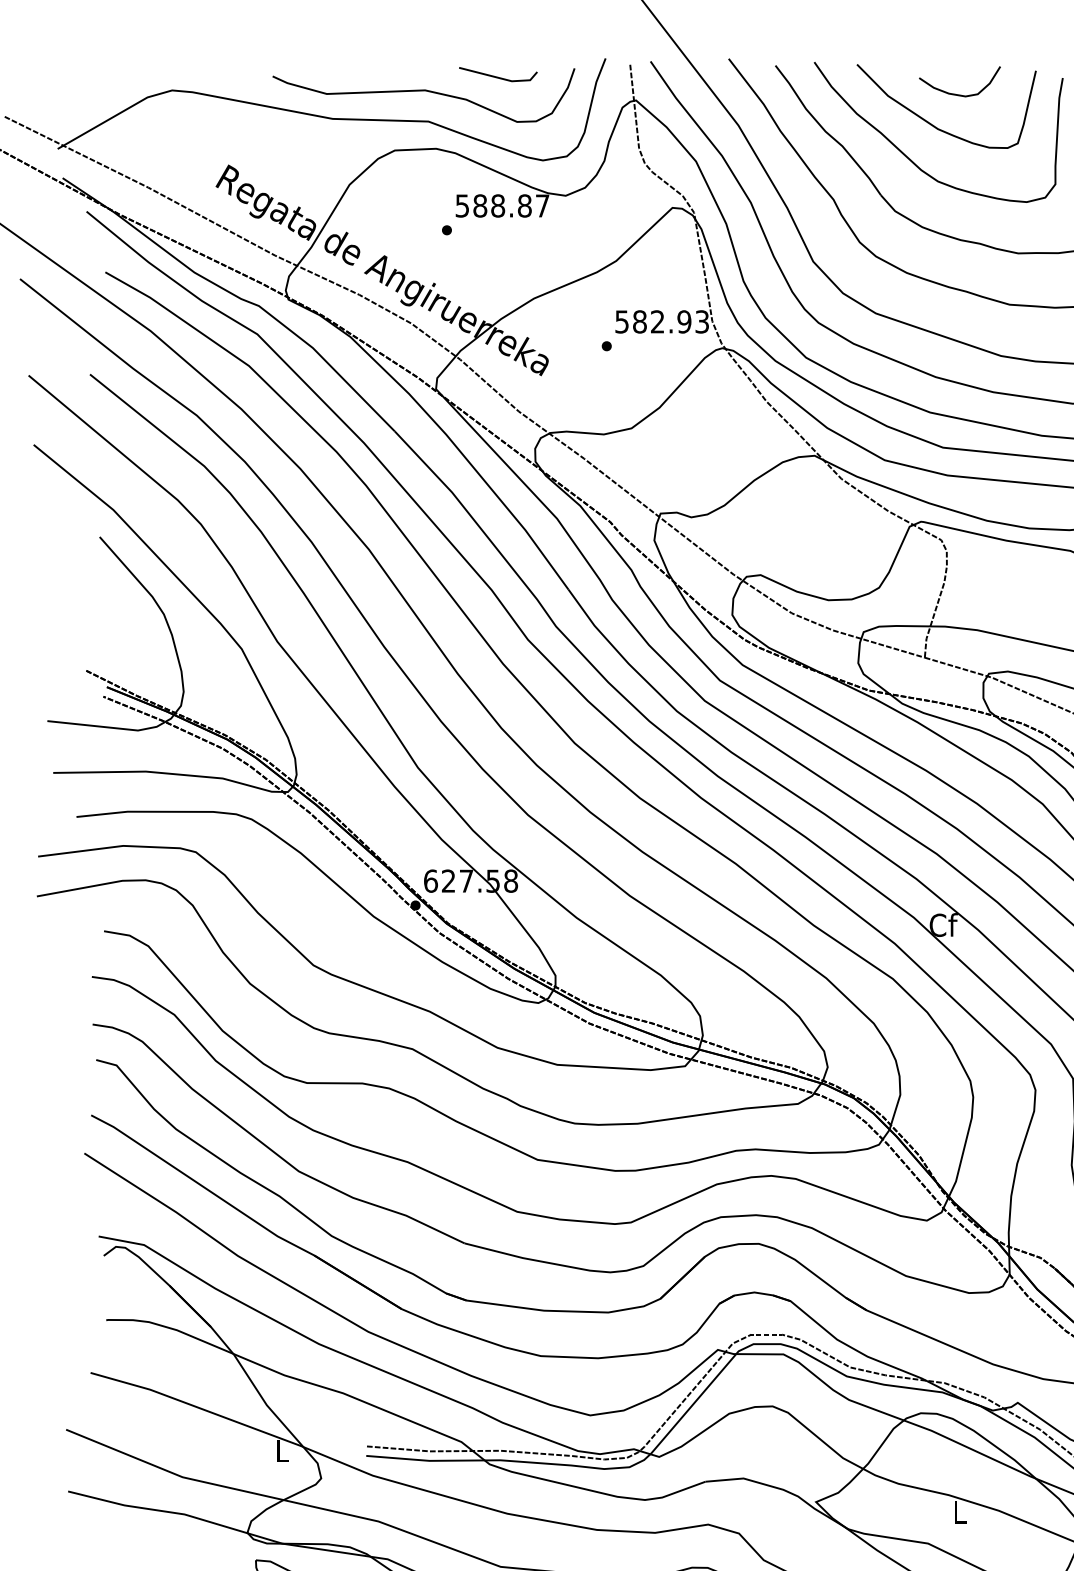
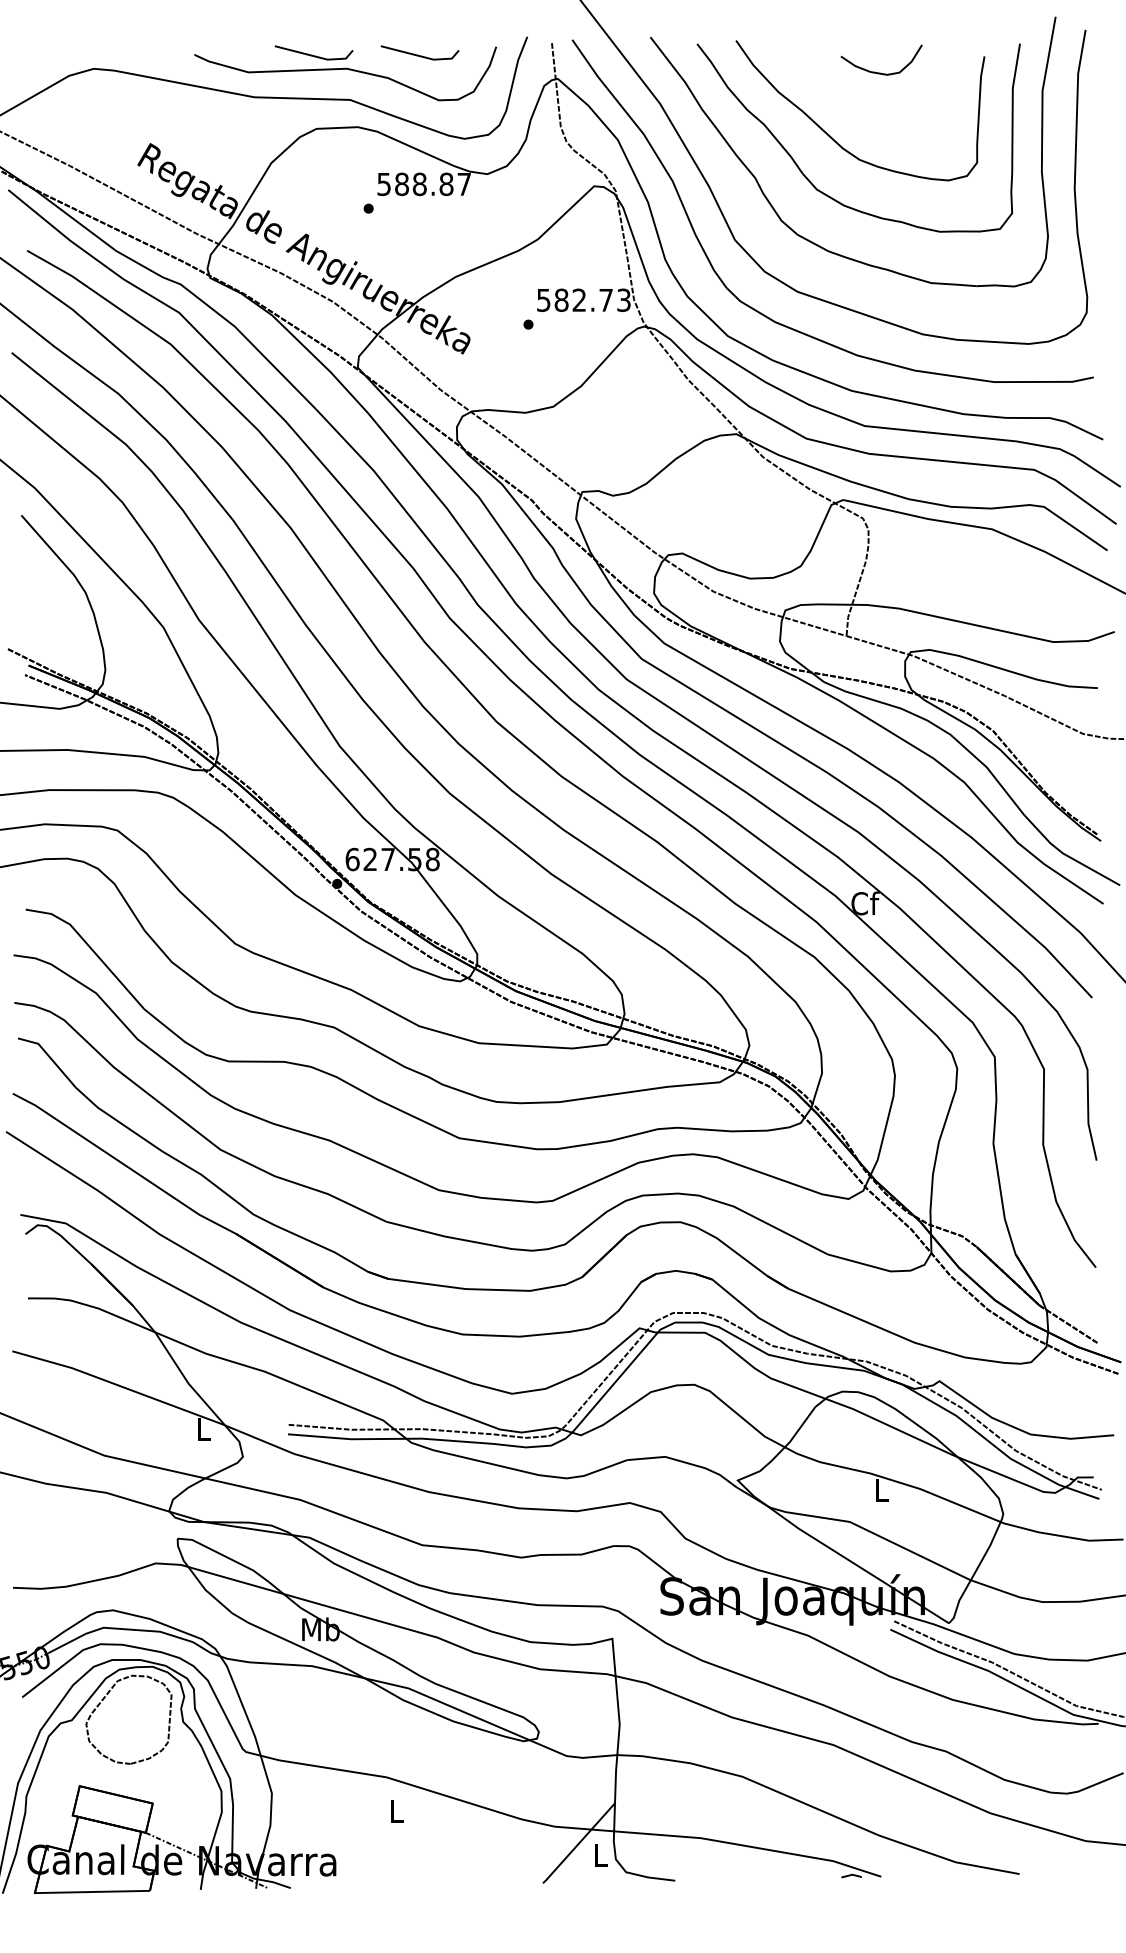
line: (390, 76) -> (312, 54), added
curve: (932, 124) -> (854, 102), removed
text: (684, 321) -> (606, 299), 582.93 -> 582.73

